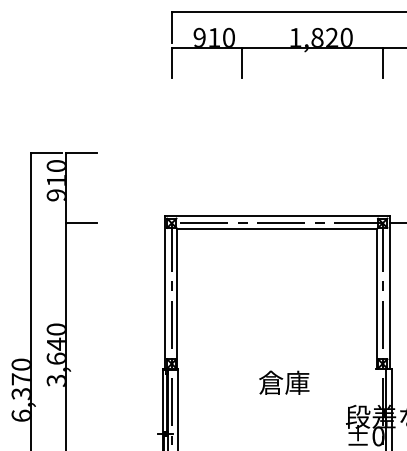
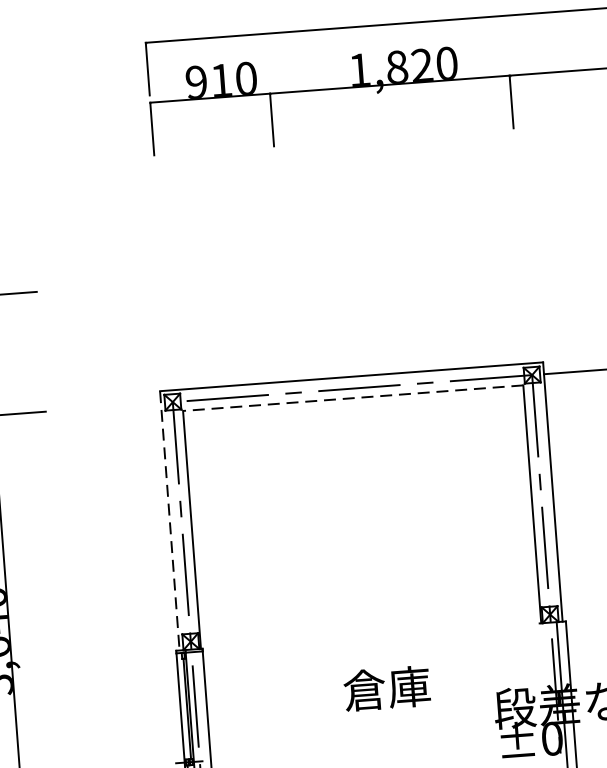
line: (277, 228) -> (353, 397), solid -> dashed
line: (164, 292) -> (169, 521), solid -> dashed
text: (284, 382) -> (387, 687), moved

